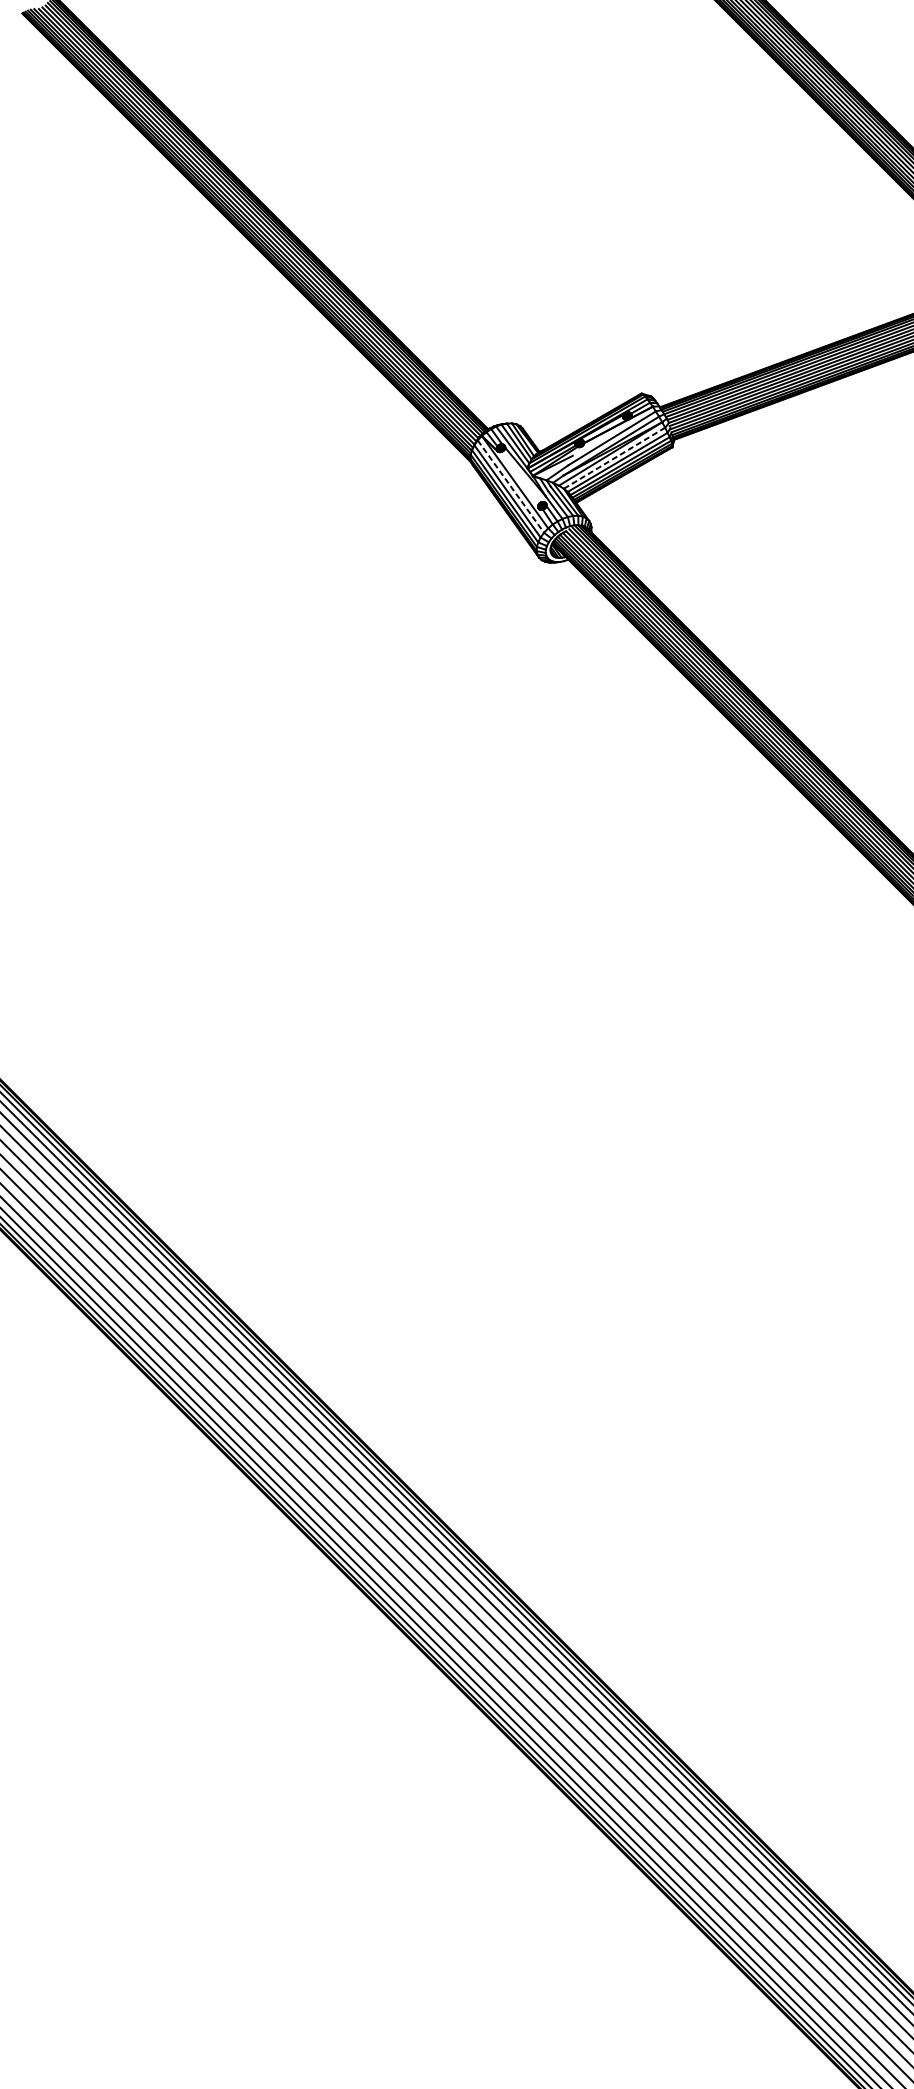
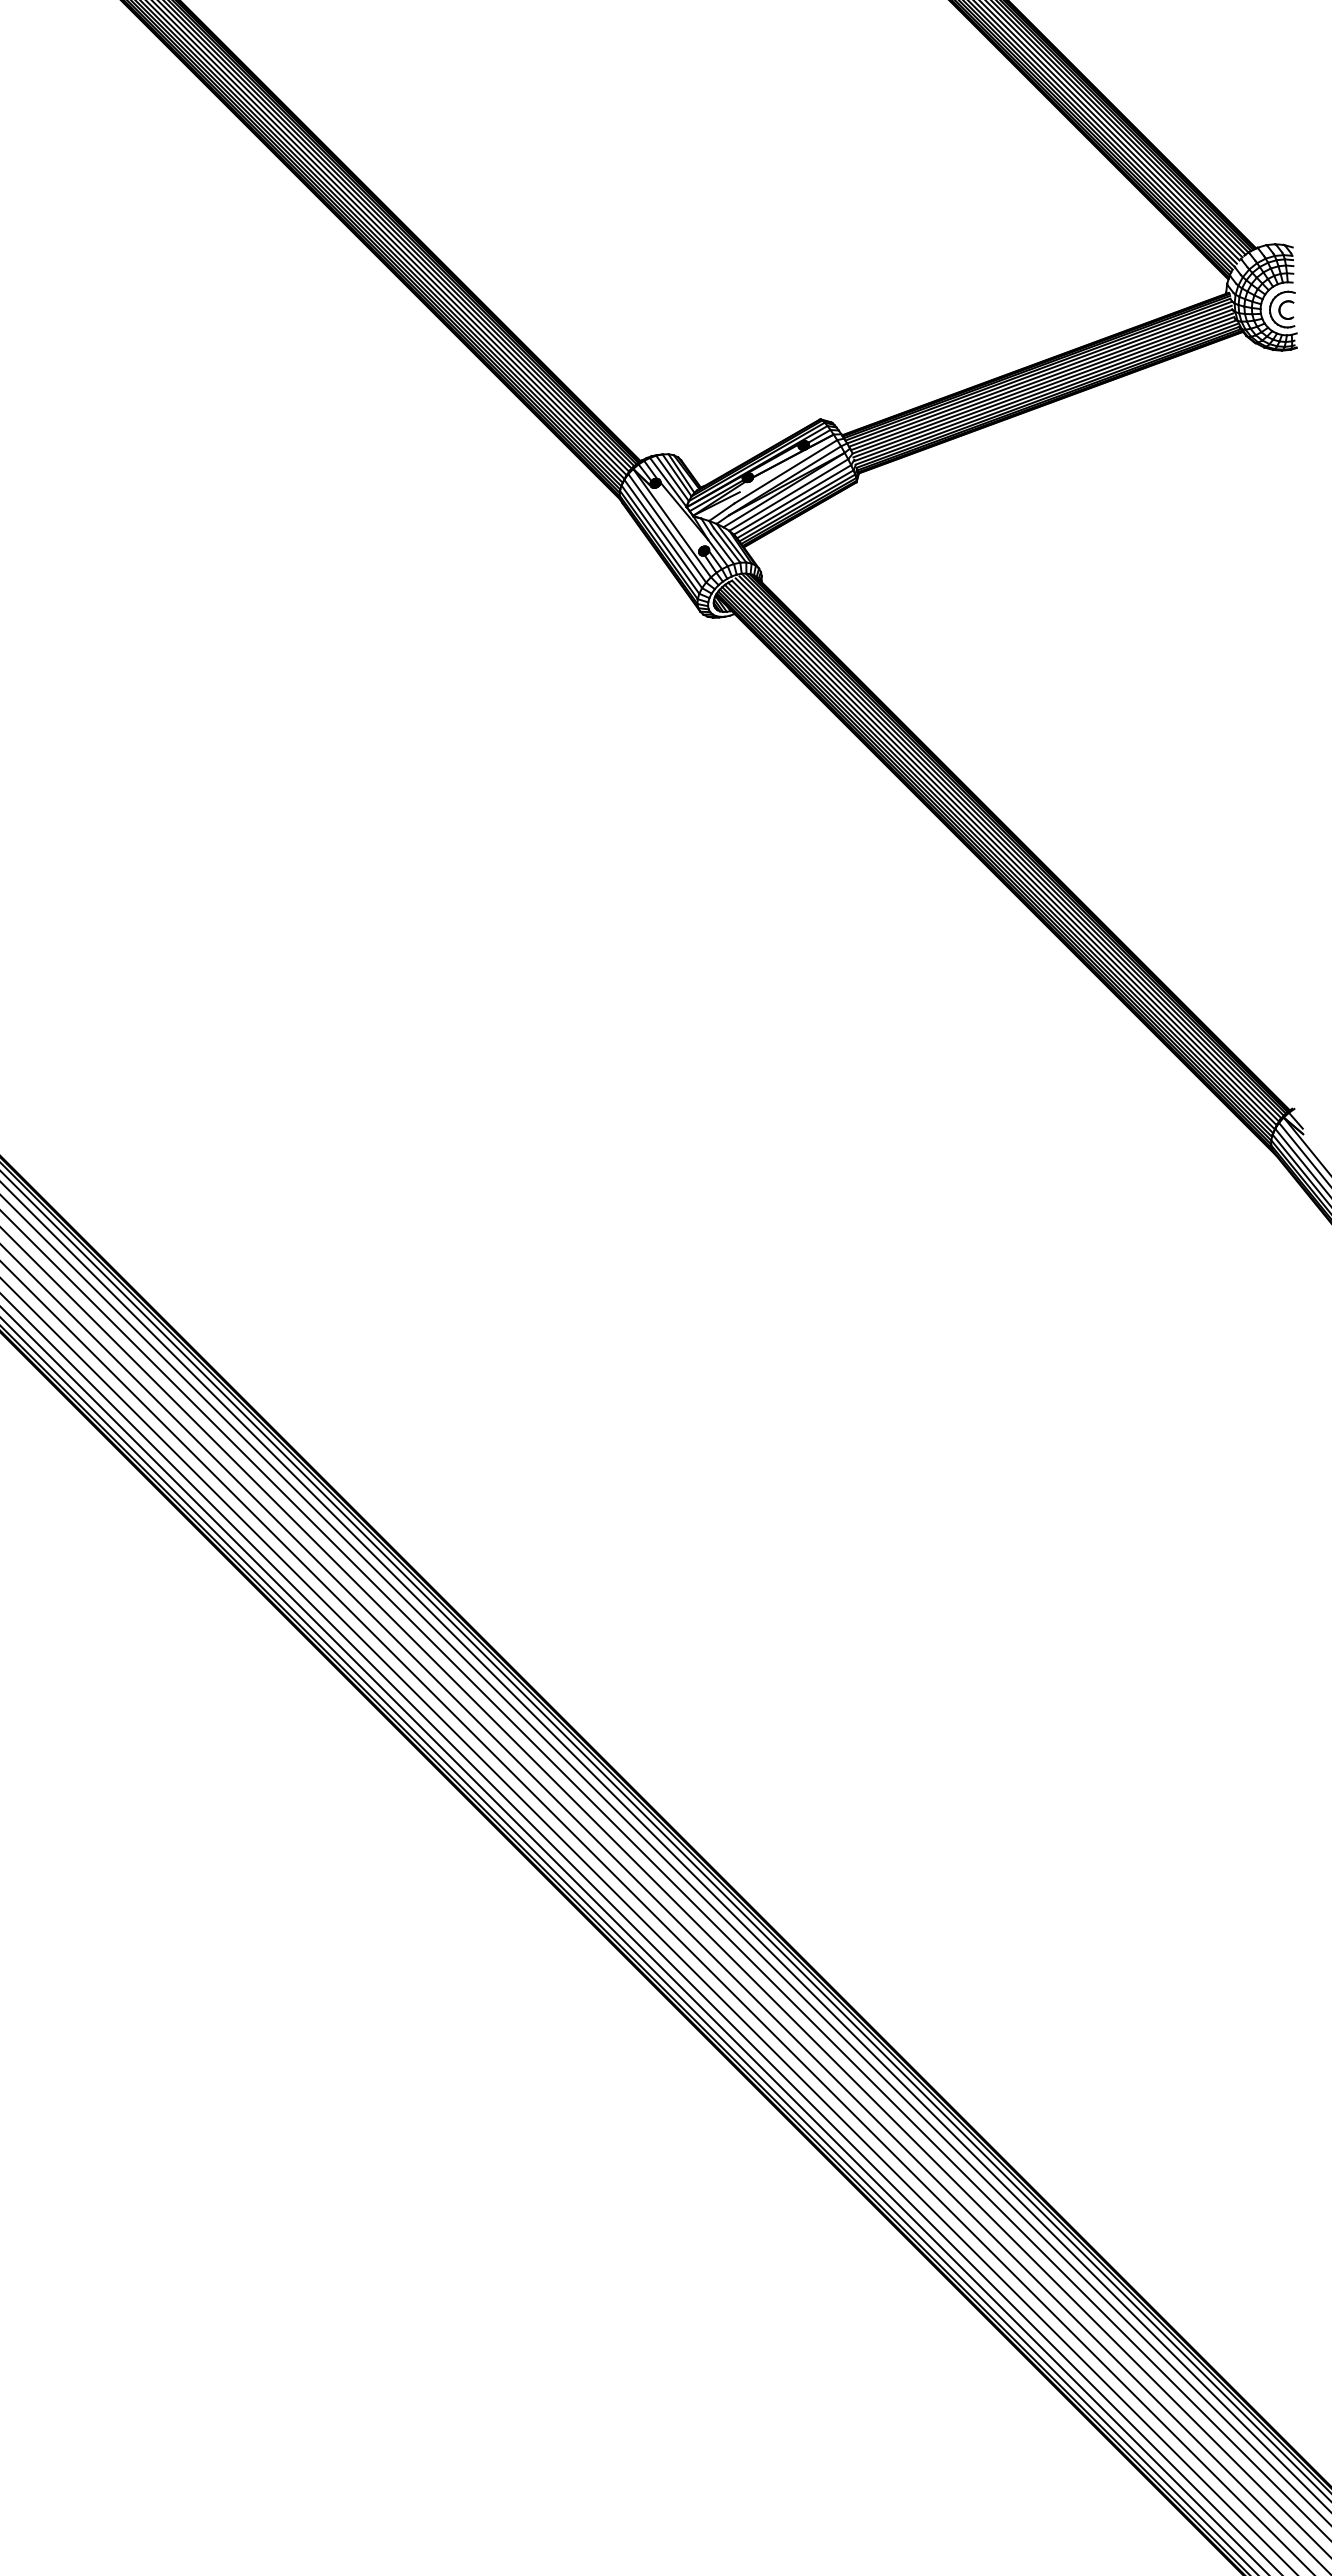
line: (615, 457) -> (789, 494), dashed -> solid
line: (511, 486) -> (667, 528), dashed -> solid

